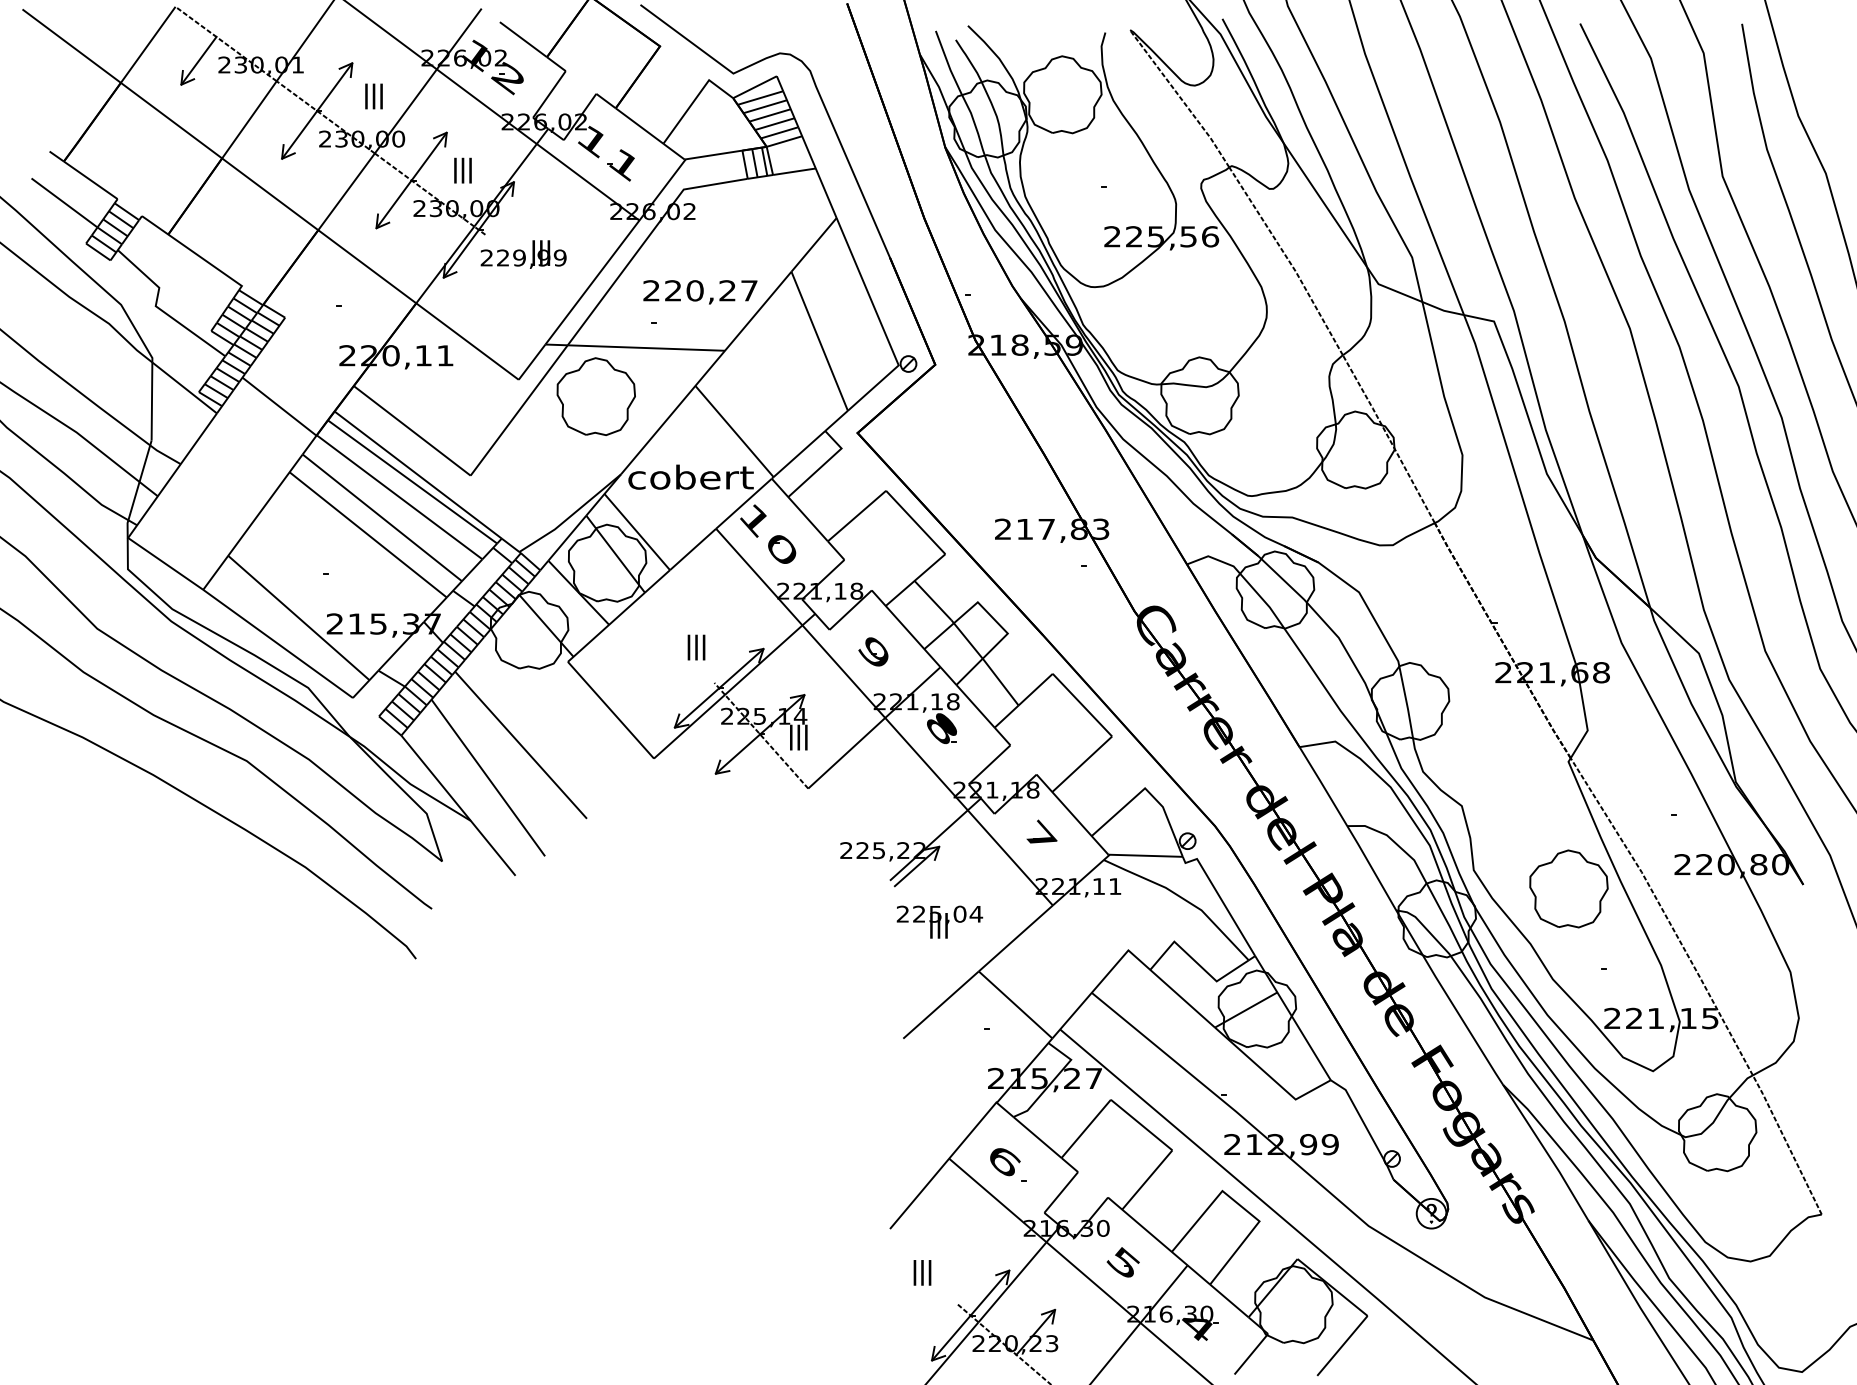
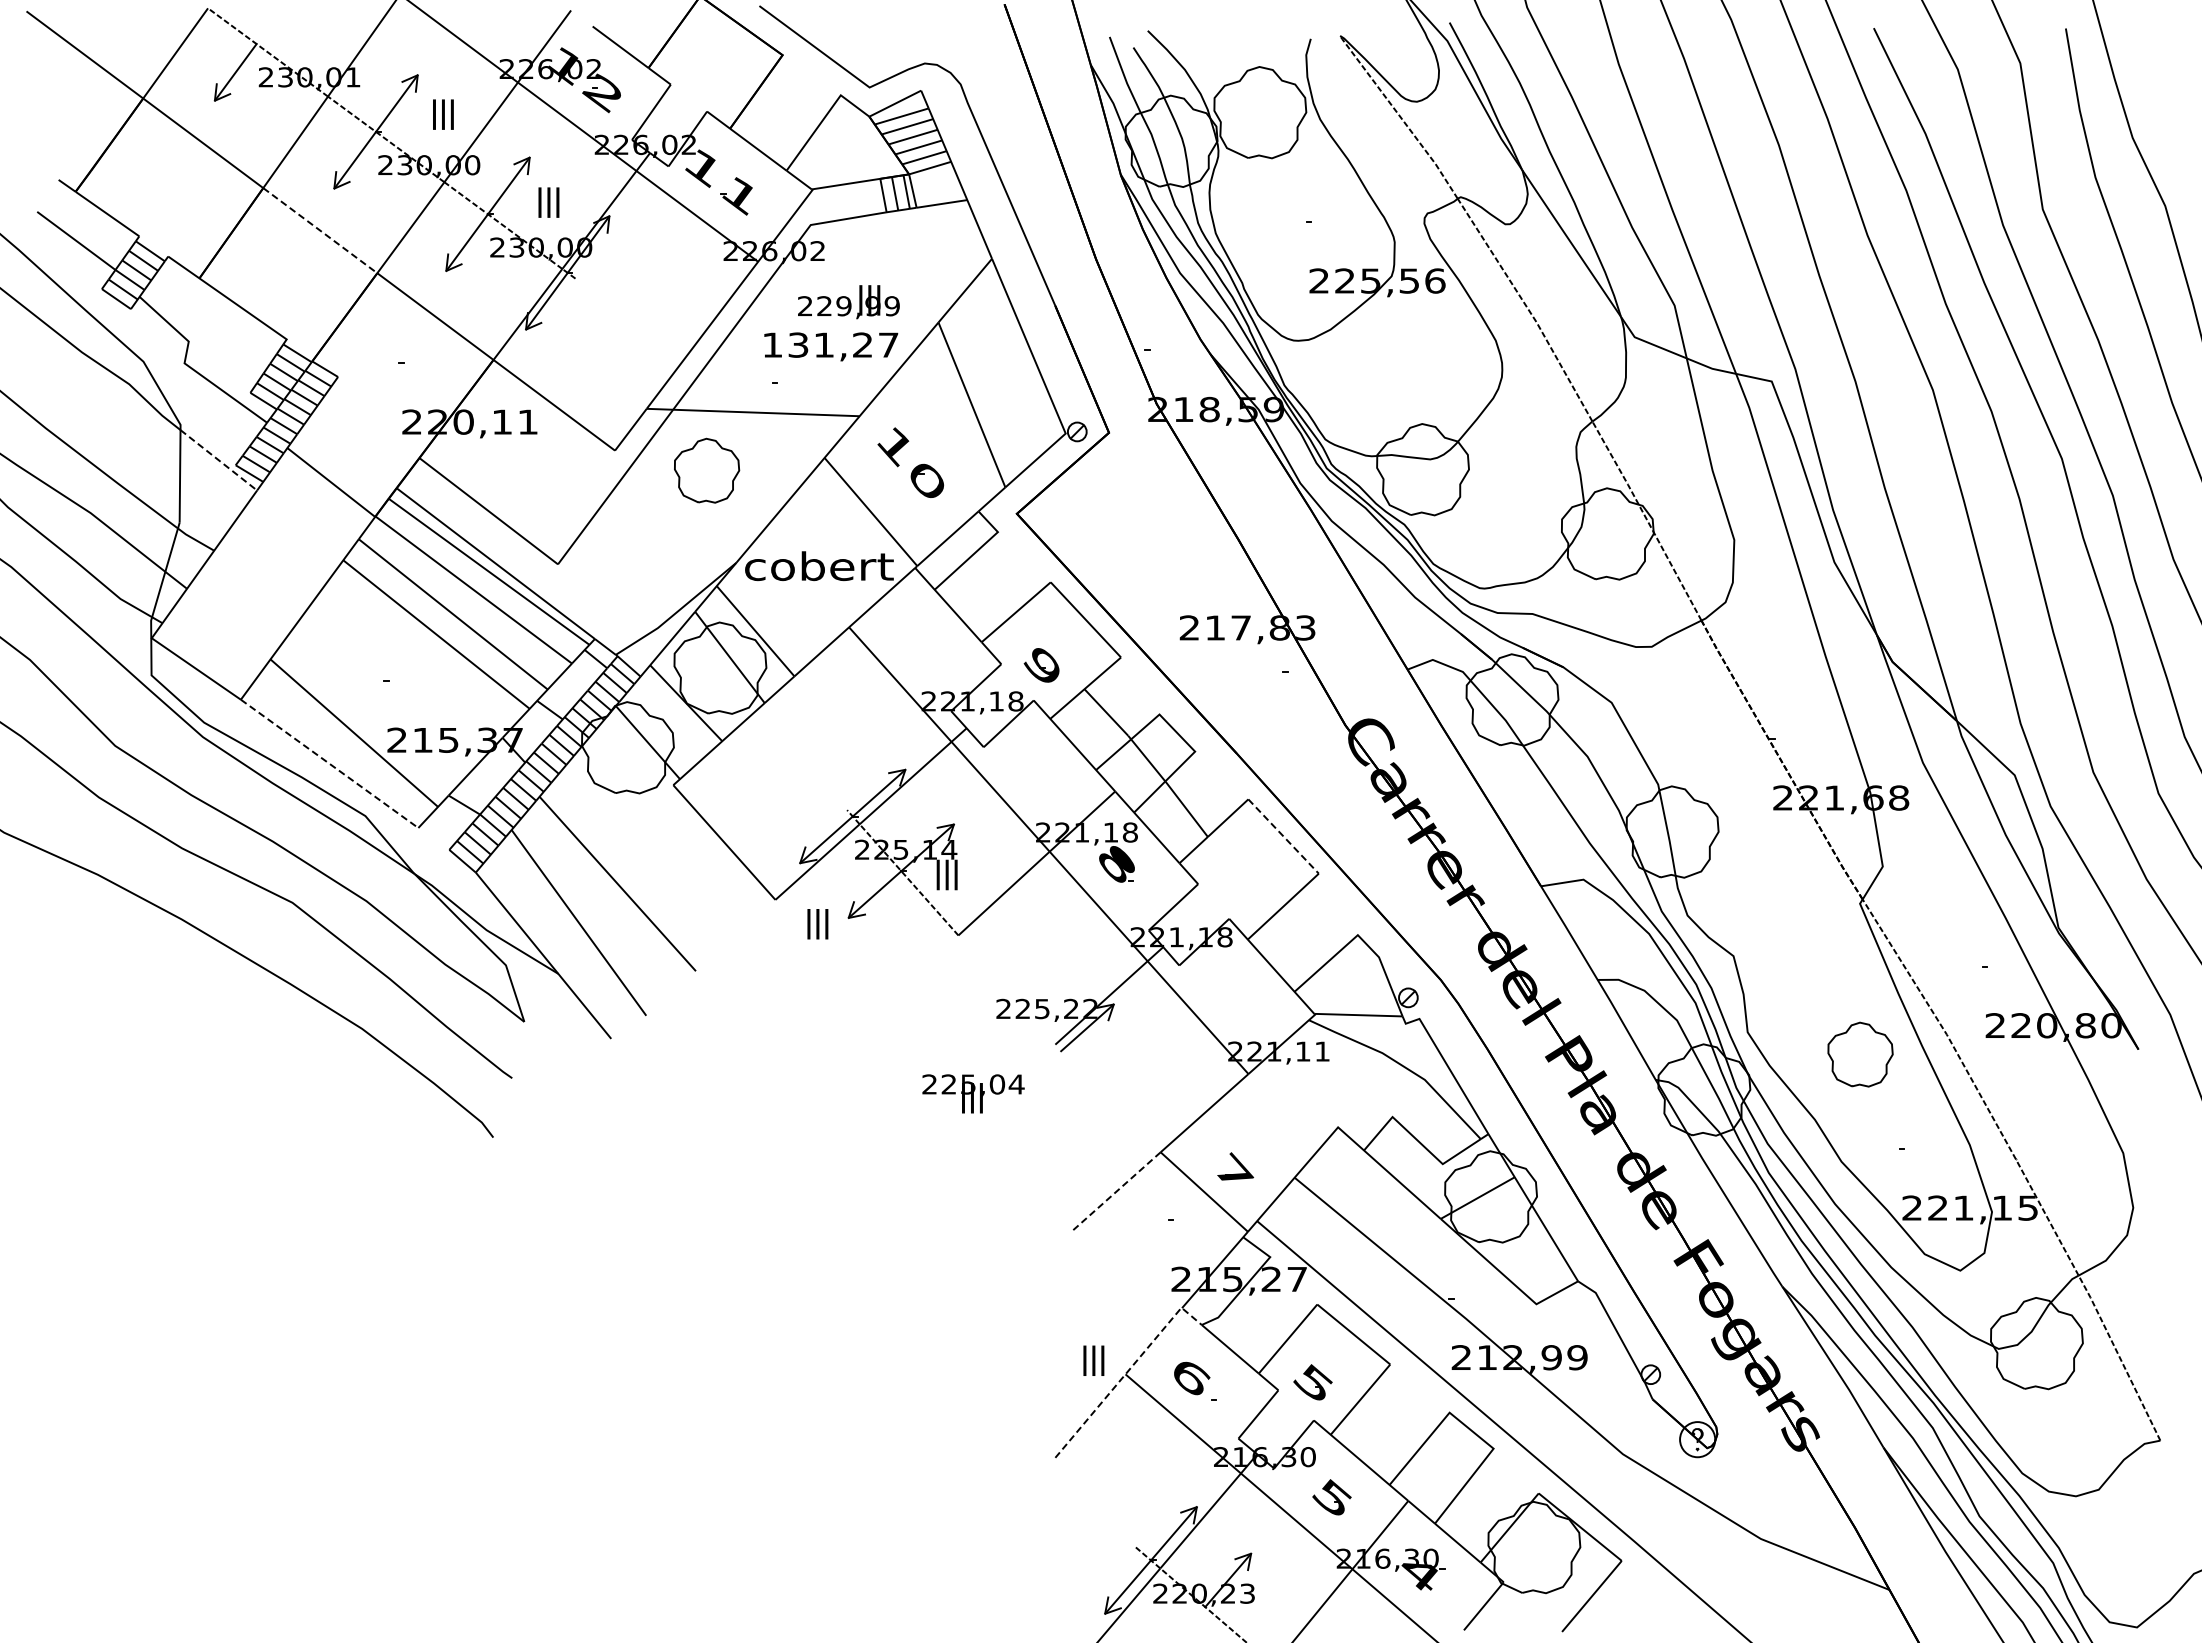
line: (270, 194) -> (320, 230), solid -> dashed
text: (523, 254) -> (848, 302), moved
text: (673, 290) -> (798, 344), 220,27 -> 131,27
line: (184, 388) -> (218, 460), solid -> dashed
part: (595, 396) -> (706, 470), size x0.7
part: (771, 538) -> (914, 467), moved
line: (278, 644) -> (330, 764), solid -> dashed
text: (696, 647) -> (817, 924), moved
part: (873, 652) -> (1041, 665), moved
line: (1082, 705) -> (1283, 836), solid -> dashed
part: (1041, 831) -> (1235, 1166), moved
part: (1568, 888) -> (1860, 1054), size x0.7
text: (939, 921) -> (973, 1093), moved
line: (940, 1005) -> (1115, 1192), solid -> dashed
line: (950, 1156) -> (1127, 1371), solid -> dashed
part: (1106, 1165) -> (1312, 1382), added
text: (922, 1272) -> (1093, 1360), moved

